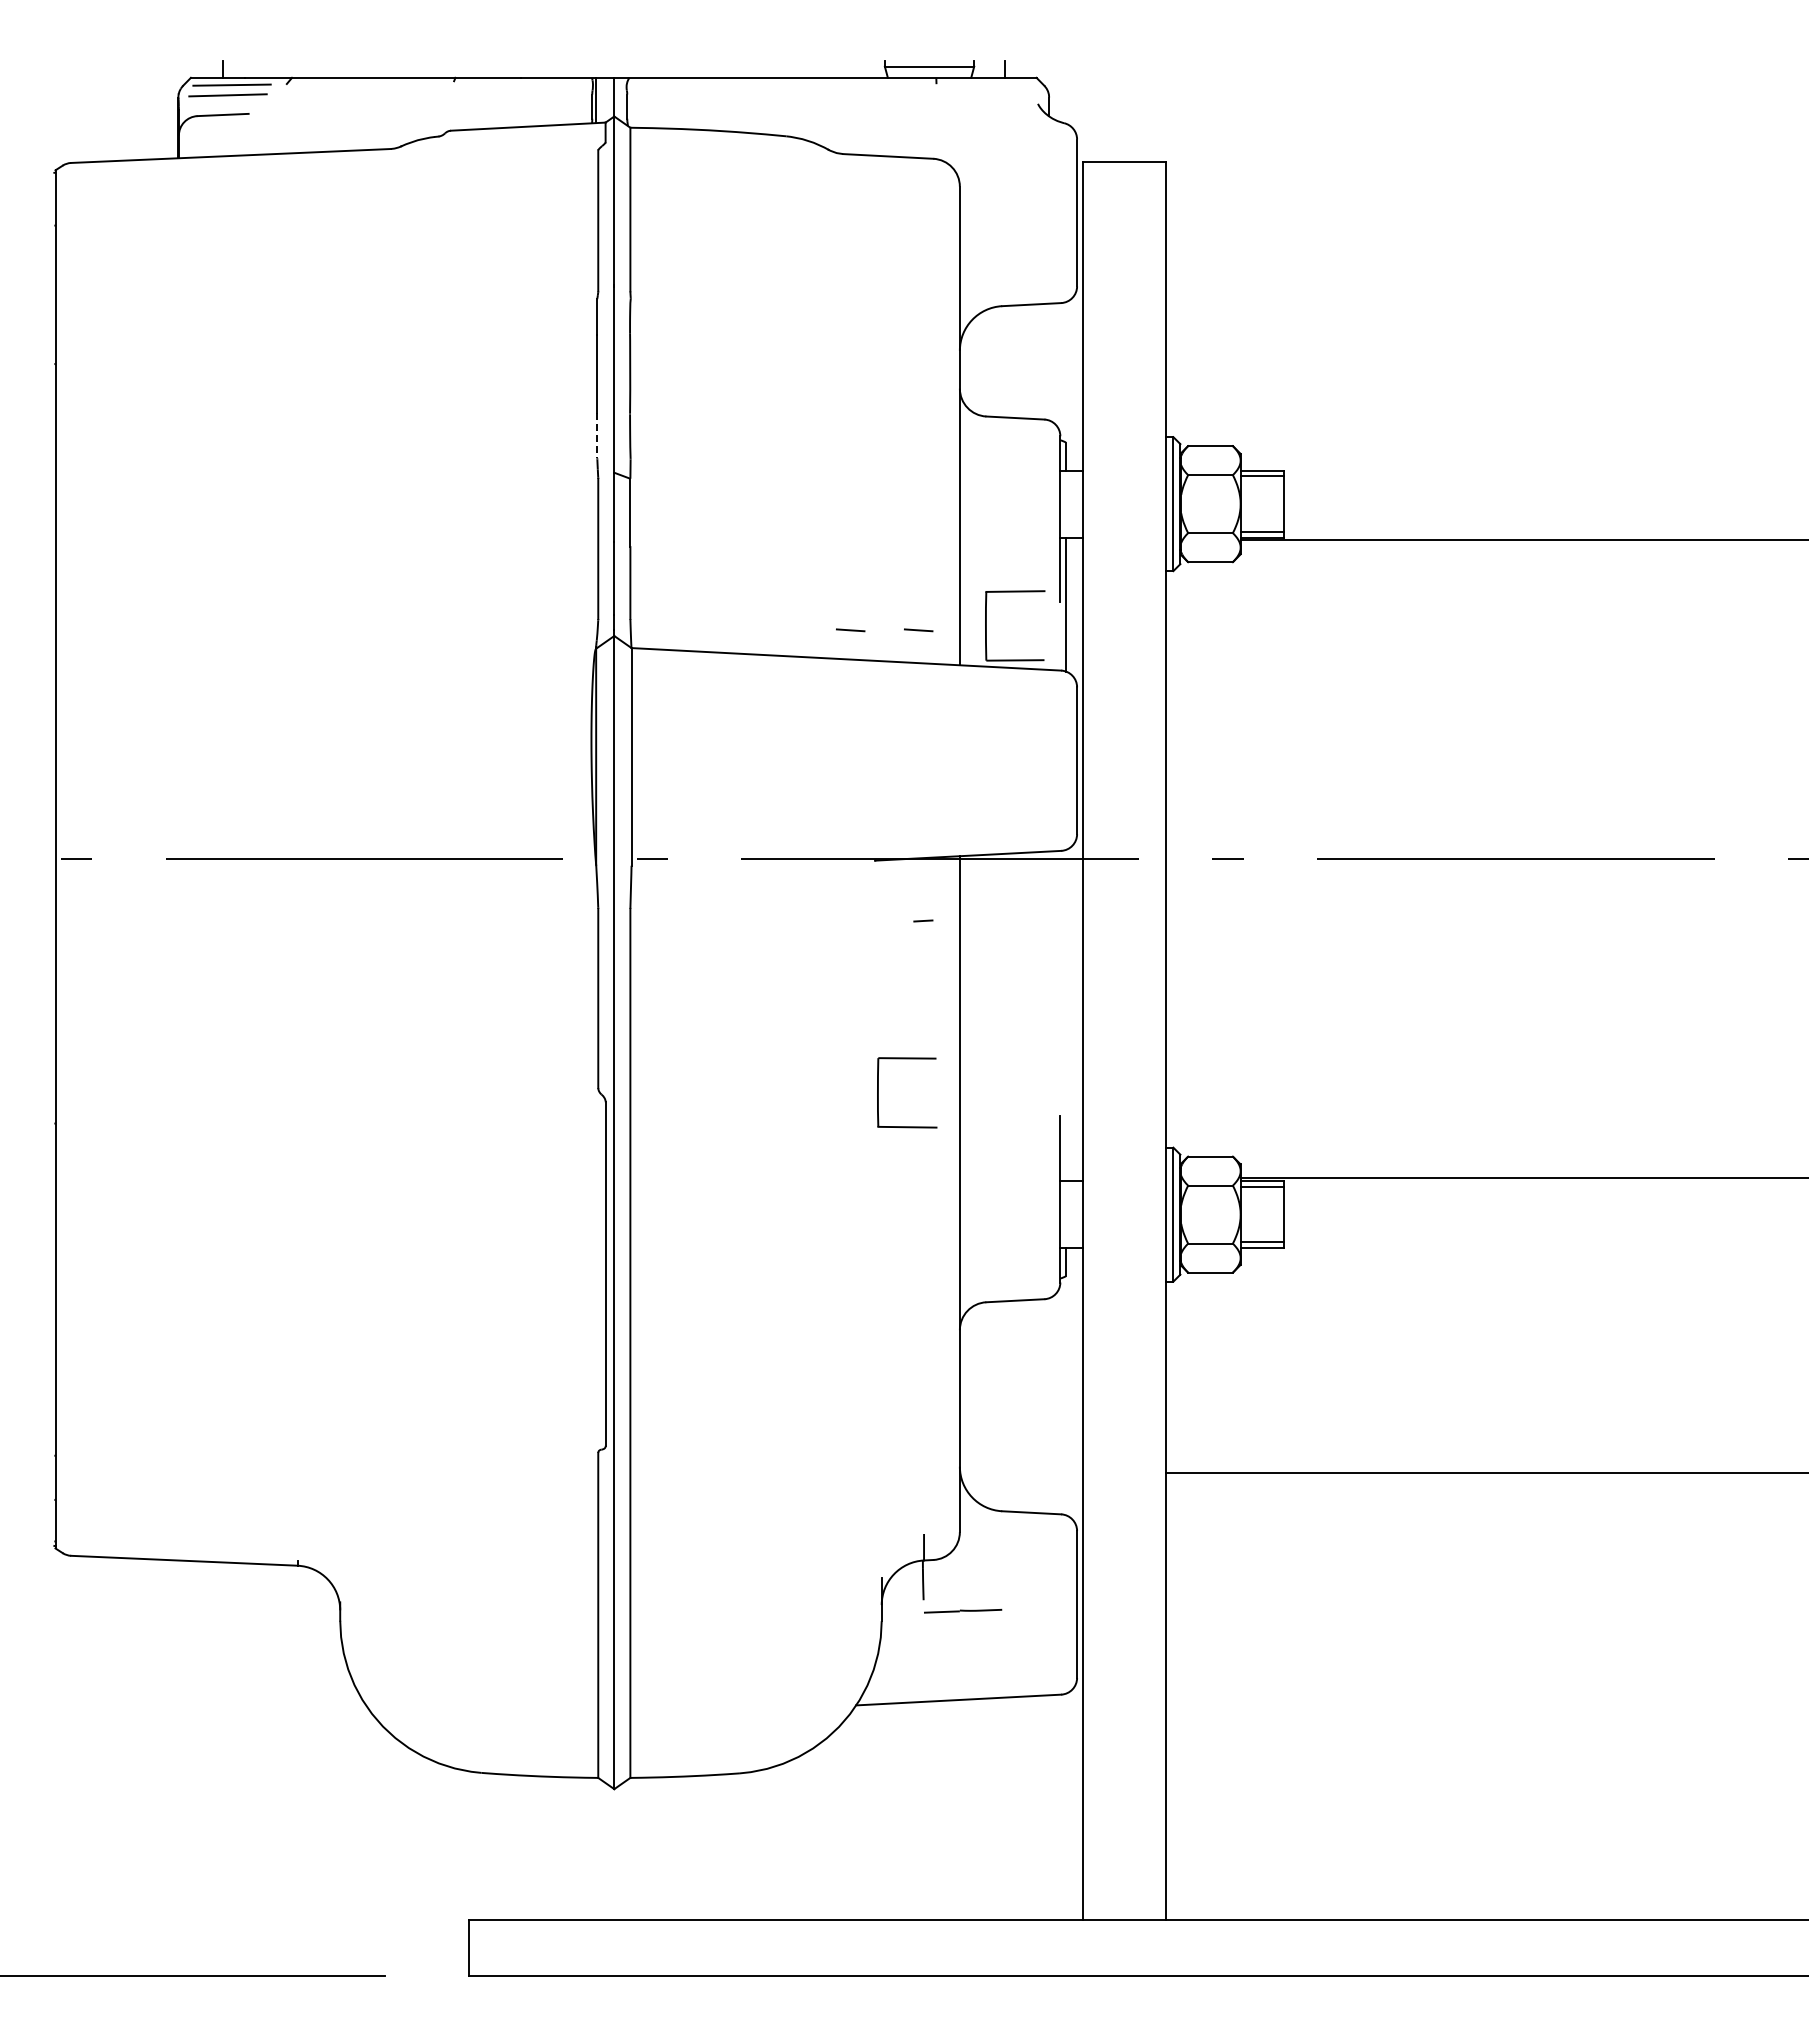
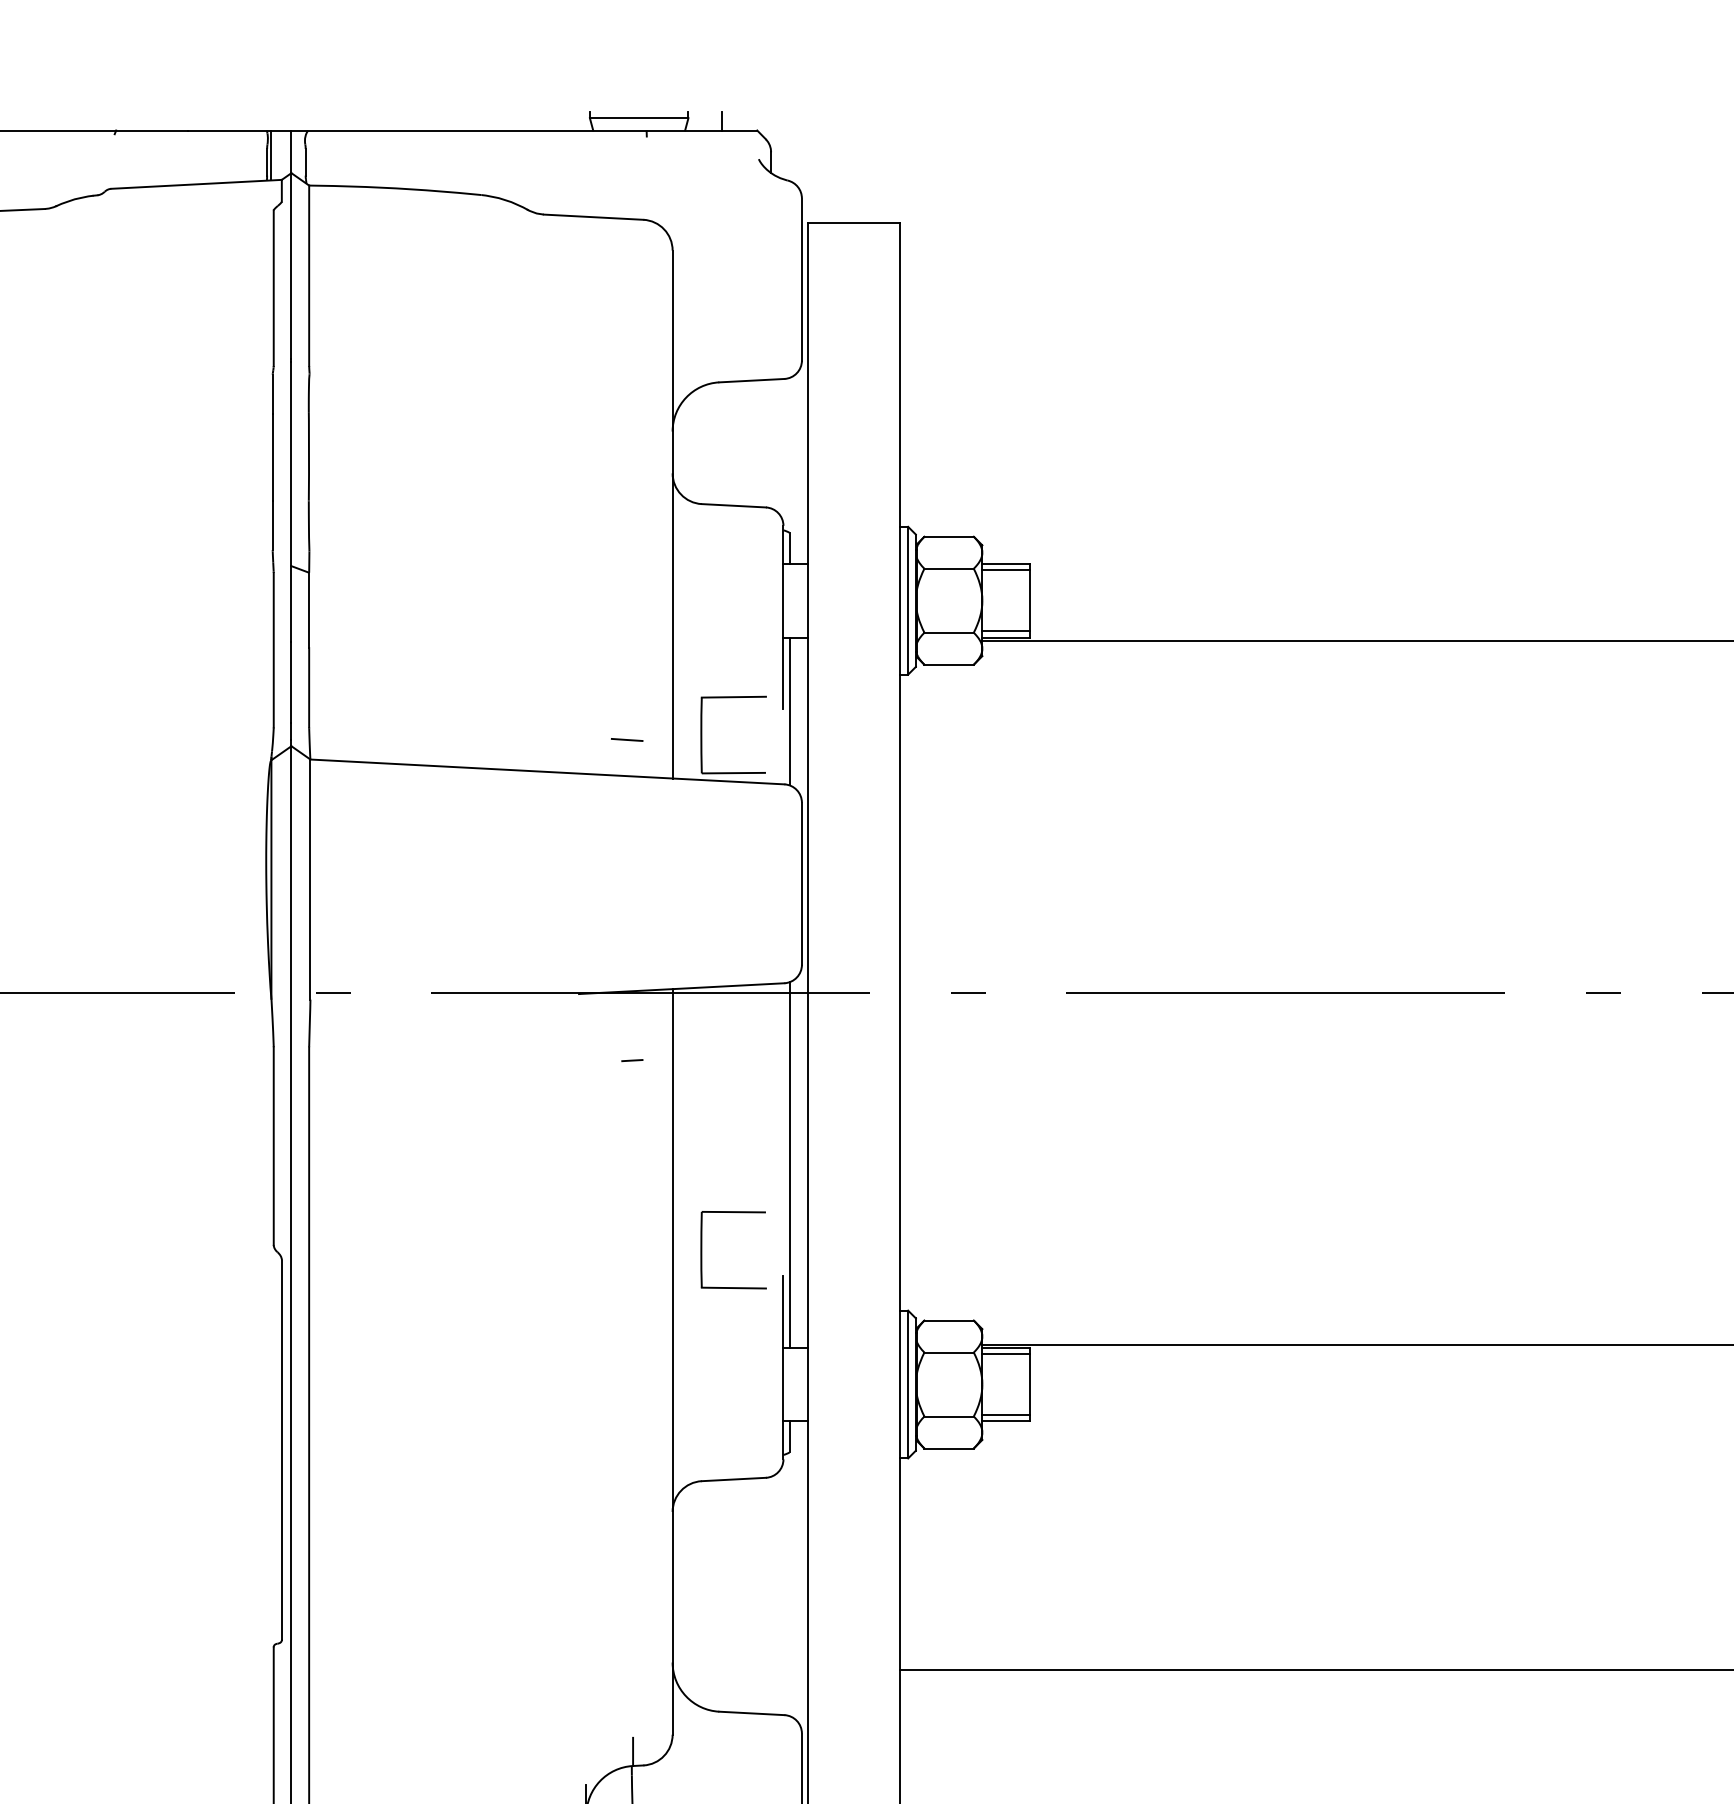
line: (597, 436) -> (272, 526), dashed -> solid
line: (850, 630) -> (551, 740), removed
line: (1065, 1015) -> (789, 1164), added
part: (878, 1092) -> (701, 1249), moved

